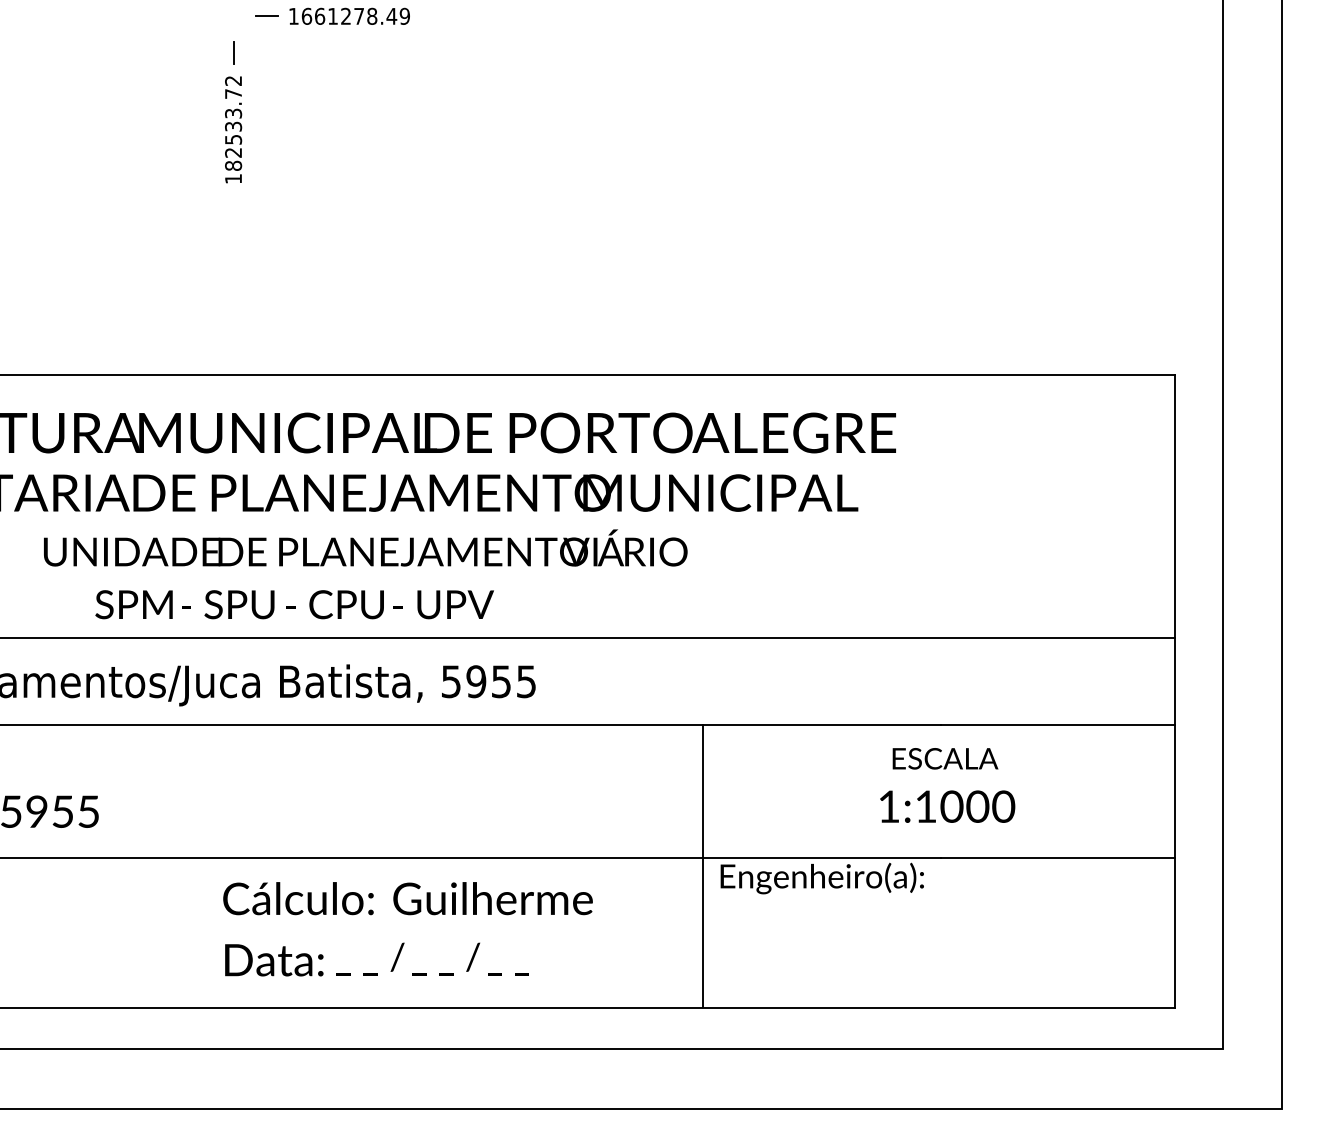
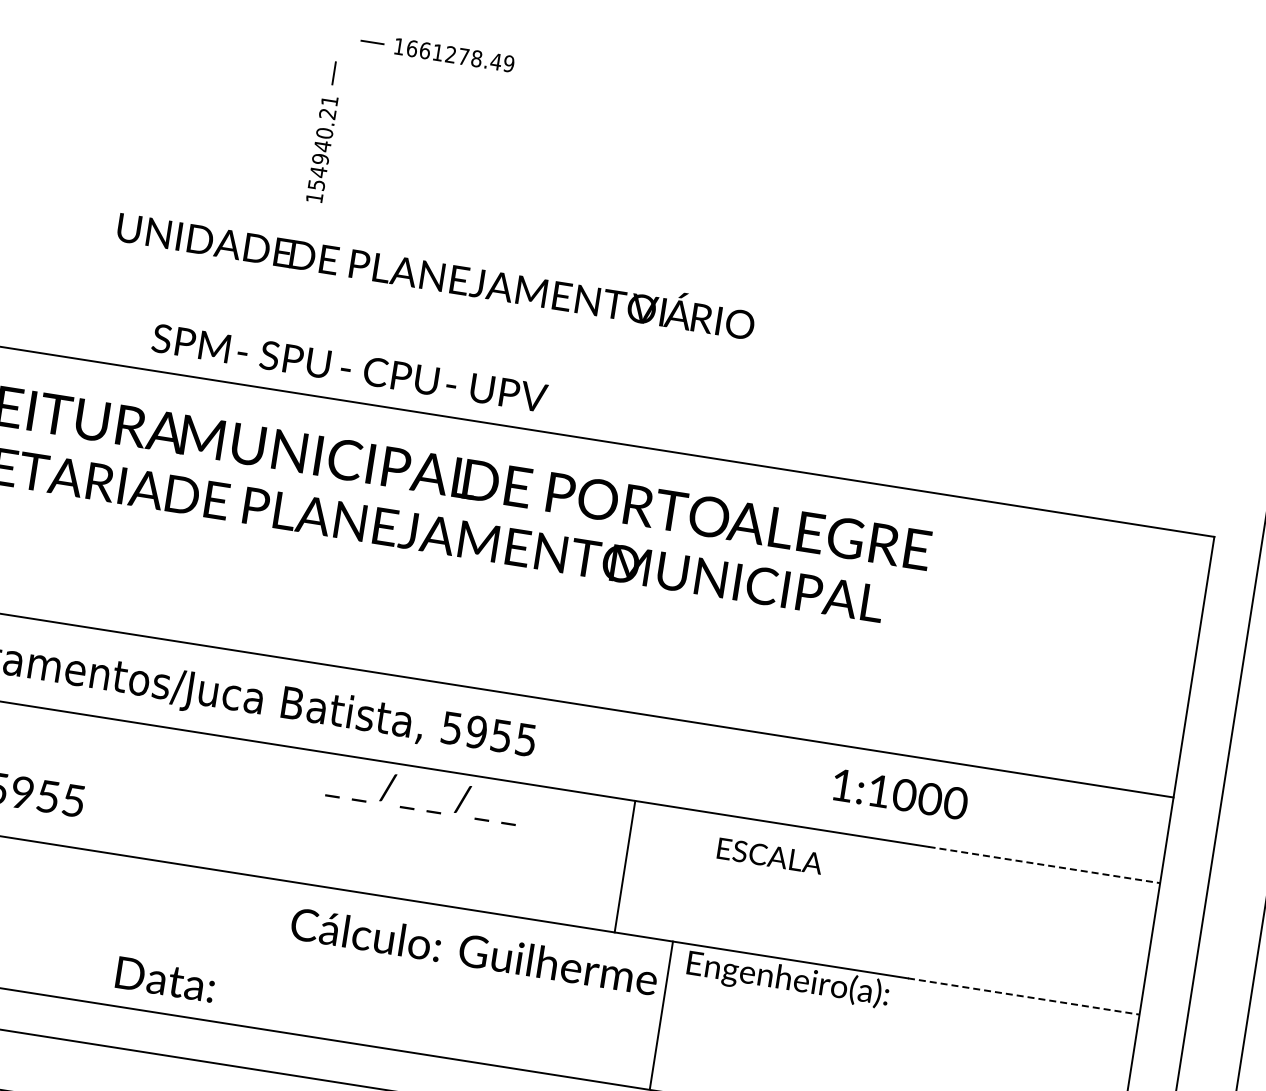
text: (233, 123) -> (323, 143), 182533.72 -> 154940.21
text: (365, 547) -> (436, 272), moved
text: (294, 604) -> (349, 367), moved
line: (1058, 725) -> (1045, 865), solid -> dashed
text: (945, 758) -> (770, 855), moved
line: (702, 791) -> (624, 866), moved
text: (947, 806) -> (900, 794), moved
line: (1058, 858) -> (1024, 996), solid -> dashed
text: (407, 898) -> (473, 951), moved
text: (432, 958) -> (422, 794), moved
text: (274, 960) -> (165, 979), moved

